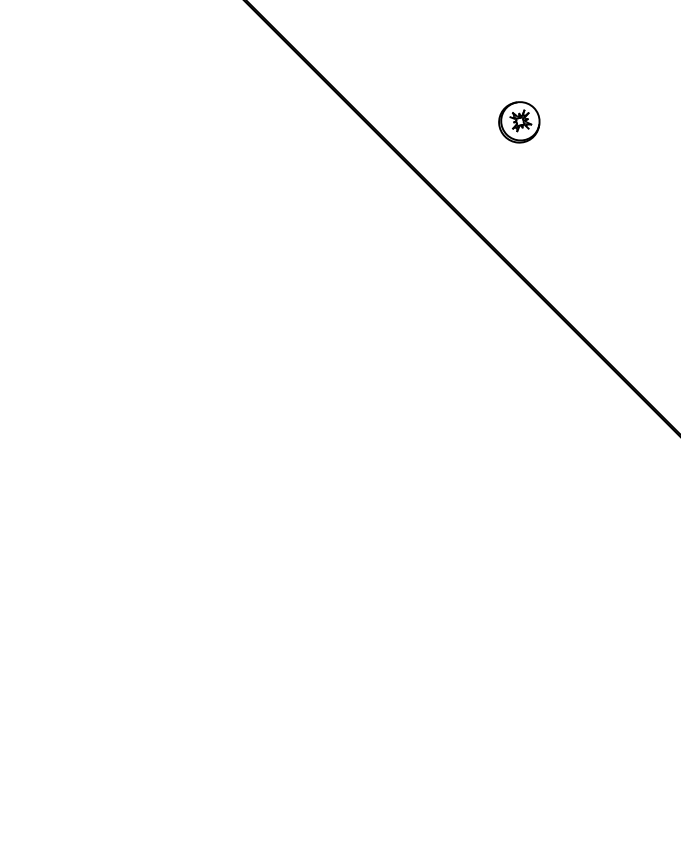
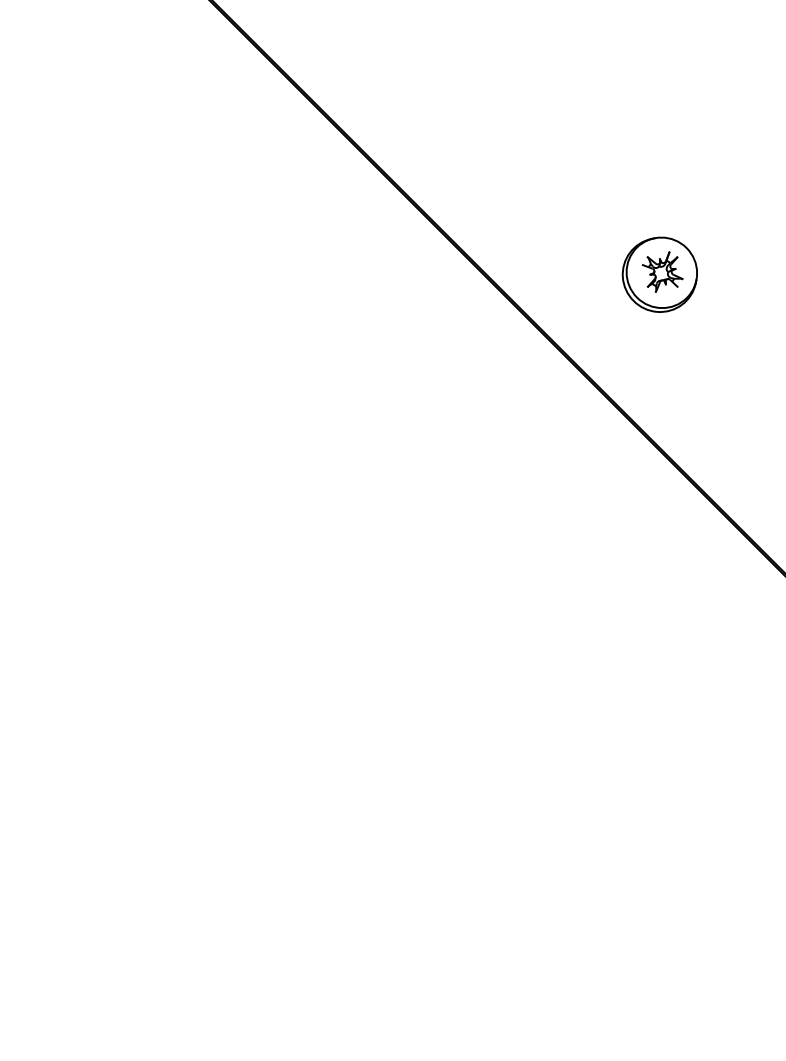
part: (519, 122) -> (660, 274), size x1.6

